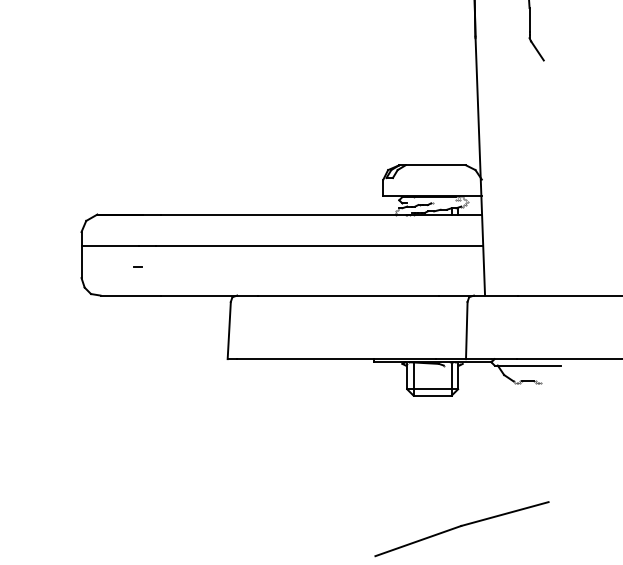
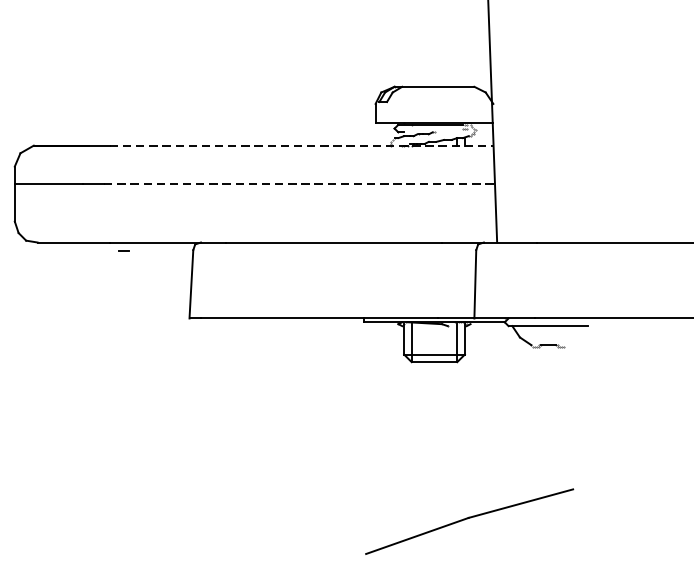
line: (321, 214) -> (301, 145), solid -> dashed
line: (319, 246) -> (299, 183), solid -> dashed
line: (137, 266) -> (123, 250), moved

